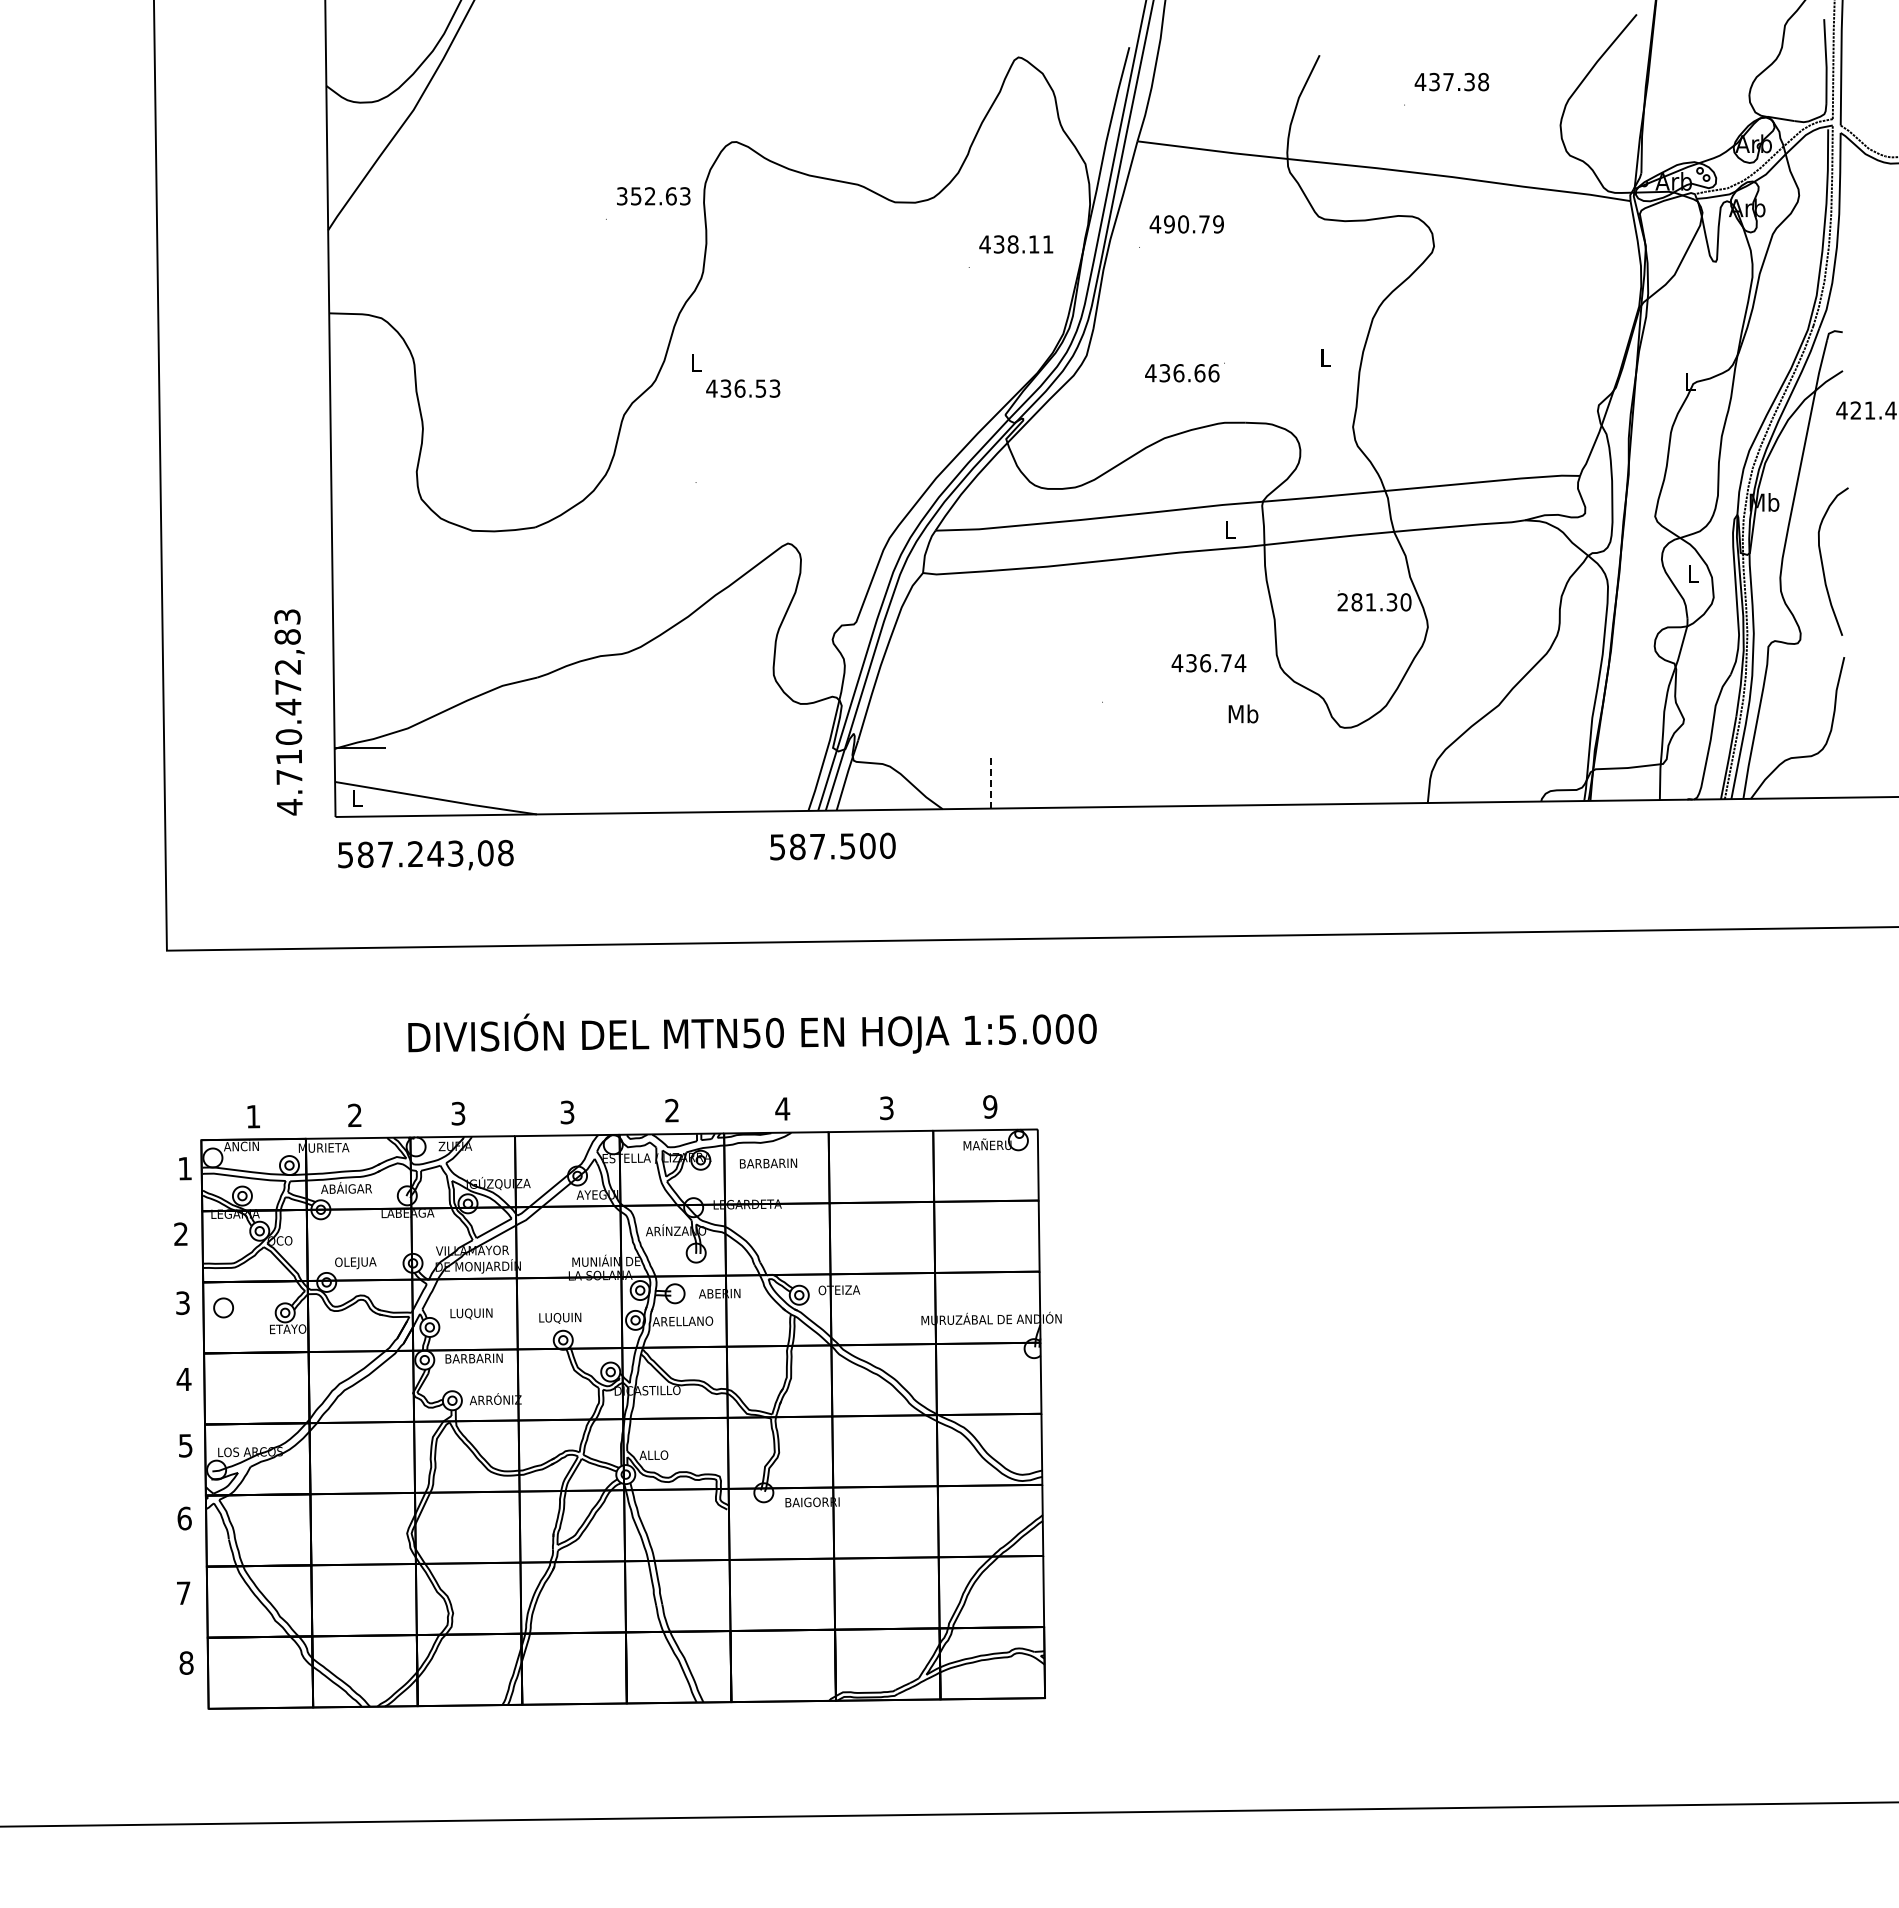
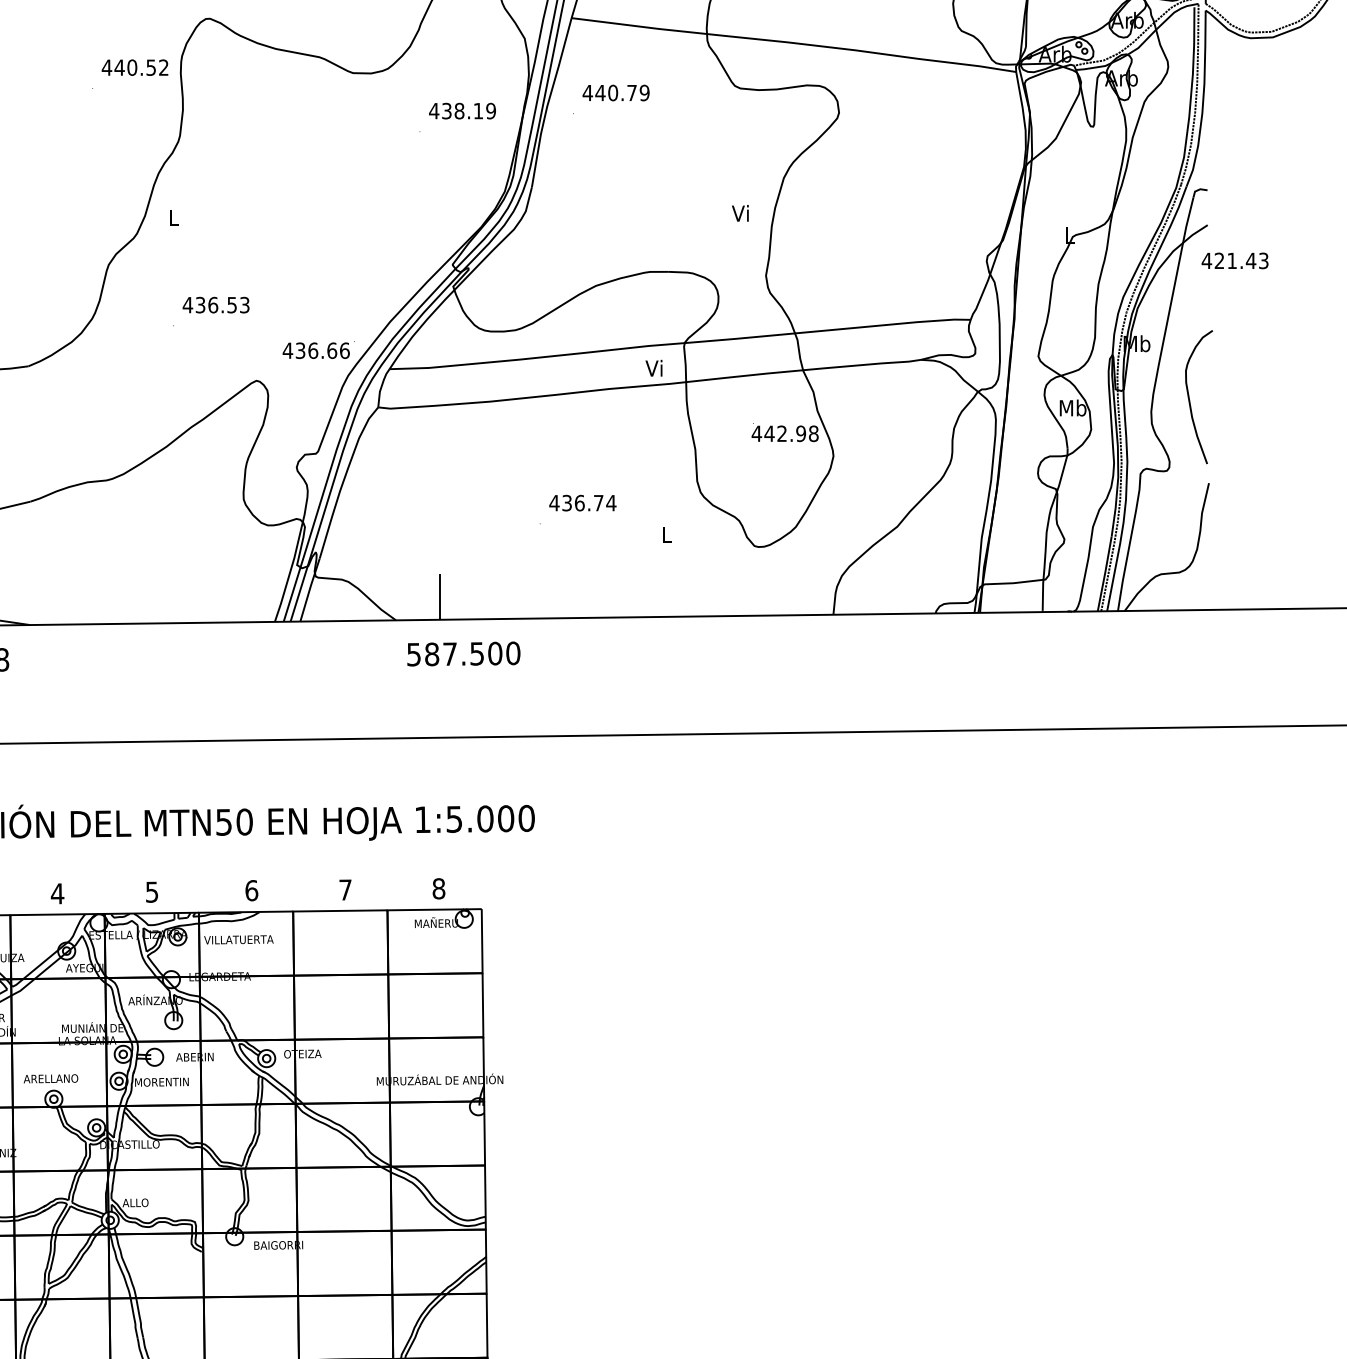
text: (653, 196) -> (135, 67), 352.63 -> 440.52
text: (1169, 224) -> (600, 93), 490.79 -> 440.79
text: (1047, 244) -> (490, 111), 438.11 -> 438.19
text: (1324, 357) -> (740, 213), L -> Vi
text: (1184, 372) -> (318, 350), moved
text: (743, 388) -> (216, 305), moved
text: (1228, 529) -> (653, 368), L -> Vi
text: (1693, 573) -> (1072, 407), L -> Mb
text: (1374, 602) -> (785, 433), 281.30 -> 442.98
text: (1208, 663) -> (582, 503), moved
text: (1243, 713) -> (667, 534), Mb -> L
line: (990, 783) -> (439, 597), dashed -> solid
text: (832, 846) -> (463, 653), moved
text: (990, 1106) -> (439, 888), 9 -> 8
text: (782, 1108) -> (251, 890), 4 -> 6
text: (886, 1108) -> (345, 890), 3 -> 7
text: (671, 1110) -> (151, 892), 2 -> 5
text: (567, 1112) -> (57, 893), 3 -> 4
text: (768, 1163) -> (238, 939), BARBARIN -> VILLATUERTA
text: (559, 1317) -> (50, 1078), LUQUIN -> ARELLANO
text: (682, 1321) -> (161, 1082), ARELLANO -> MORENTIN

